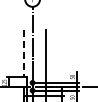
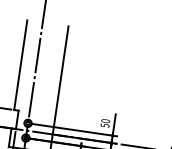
line: (24, 53) -> (20, 65), dashed -> solid

